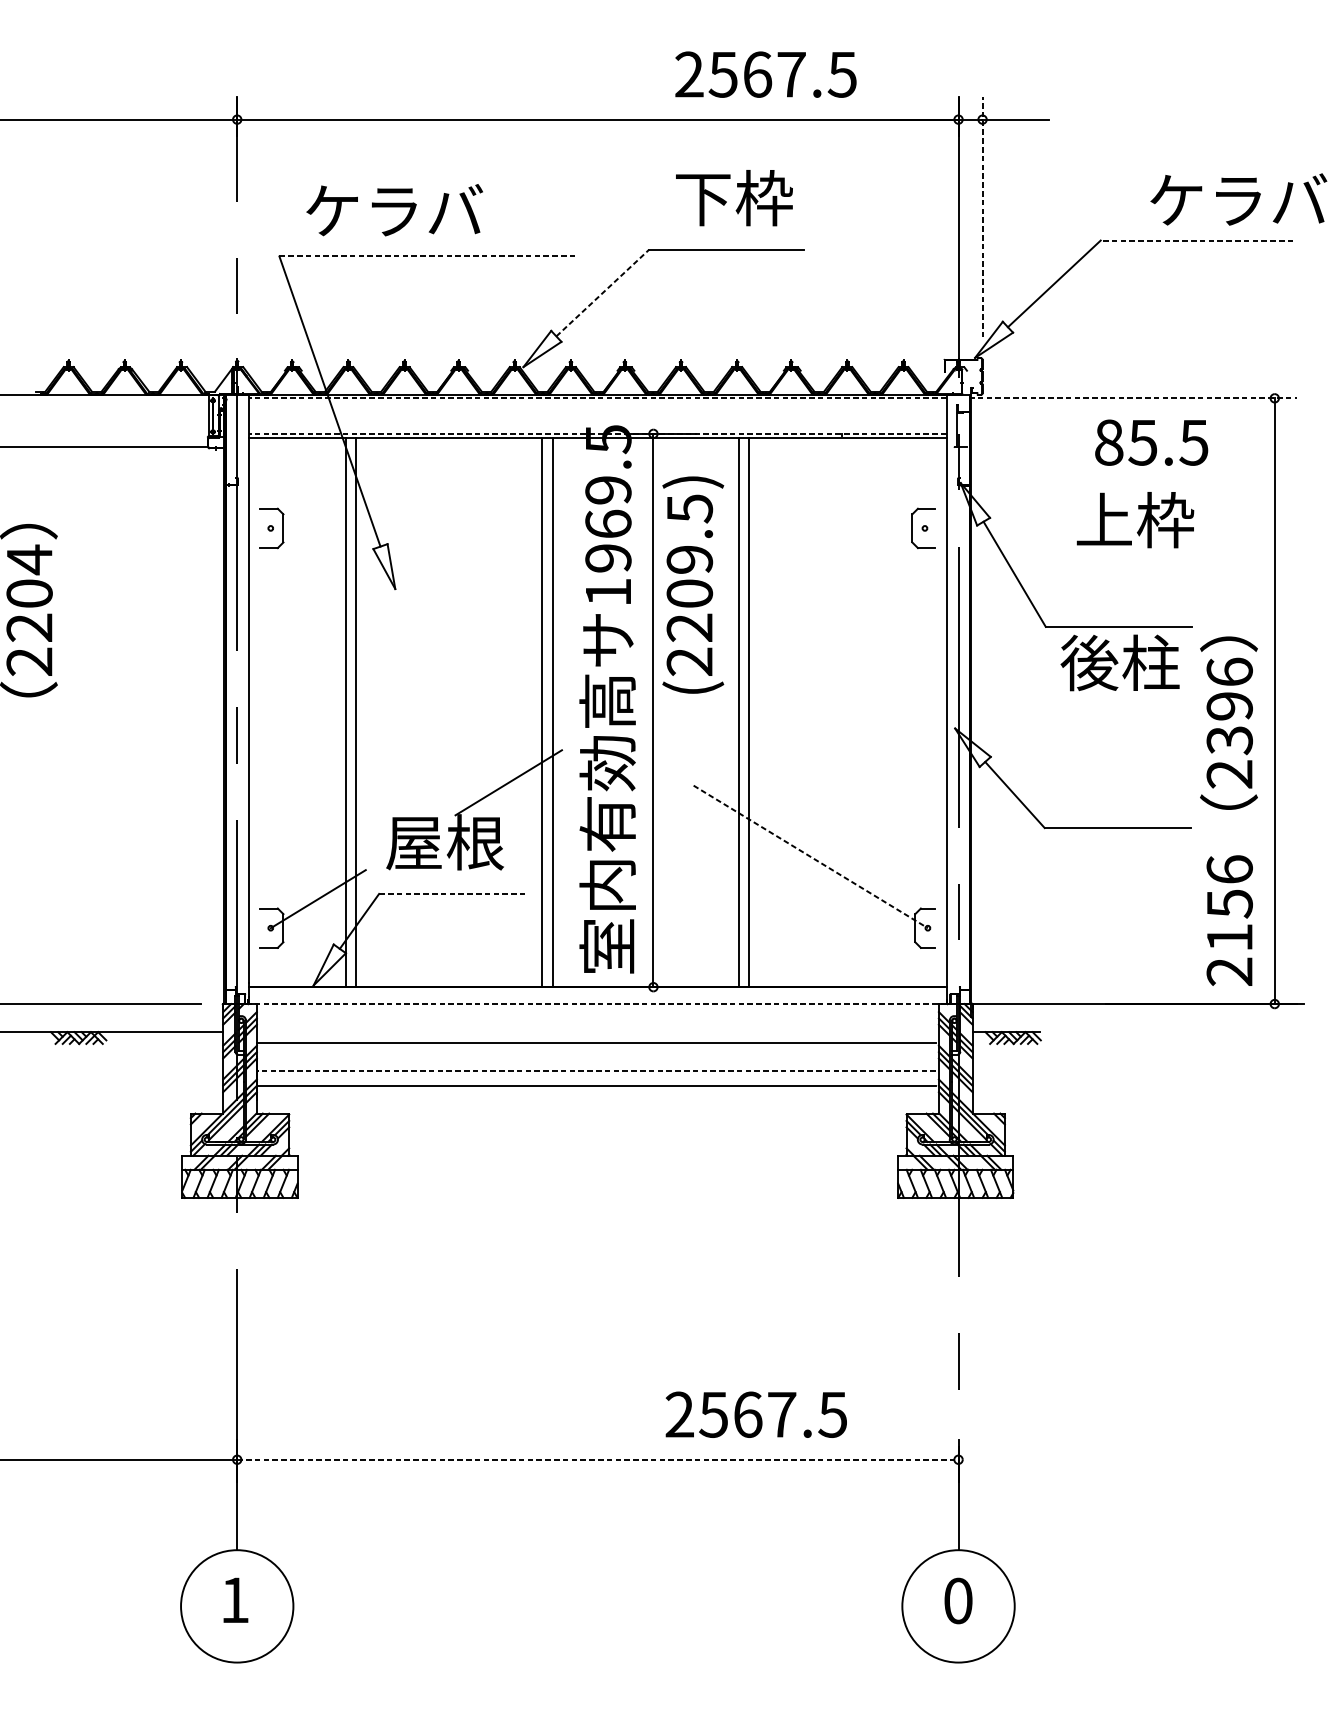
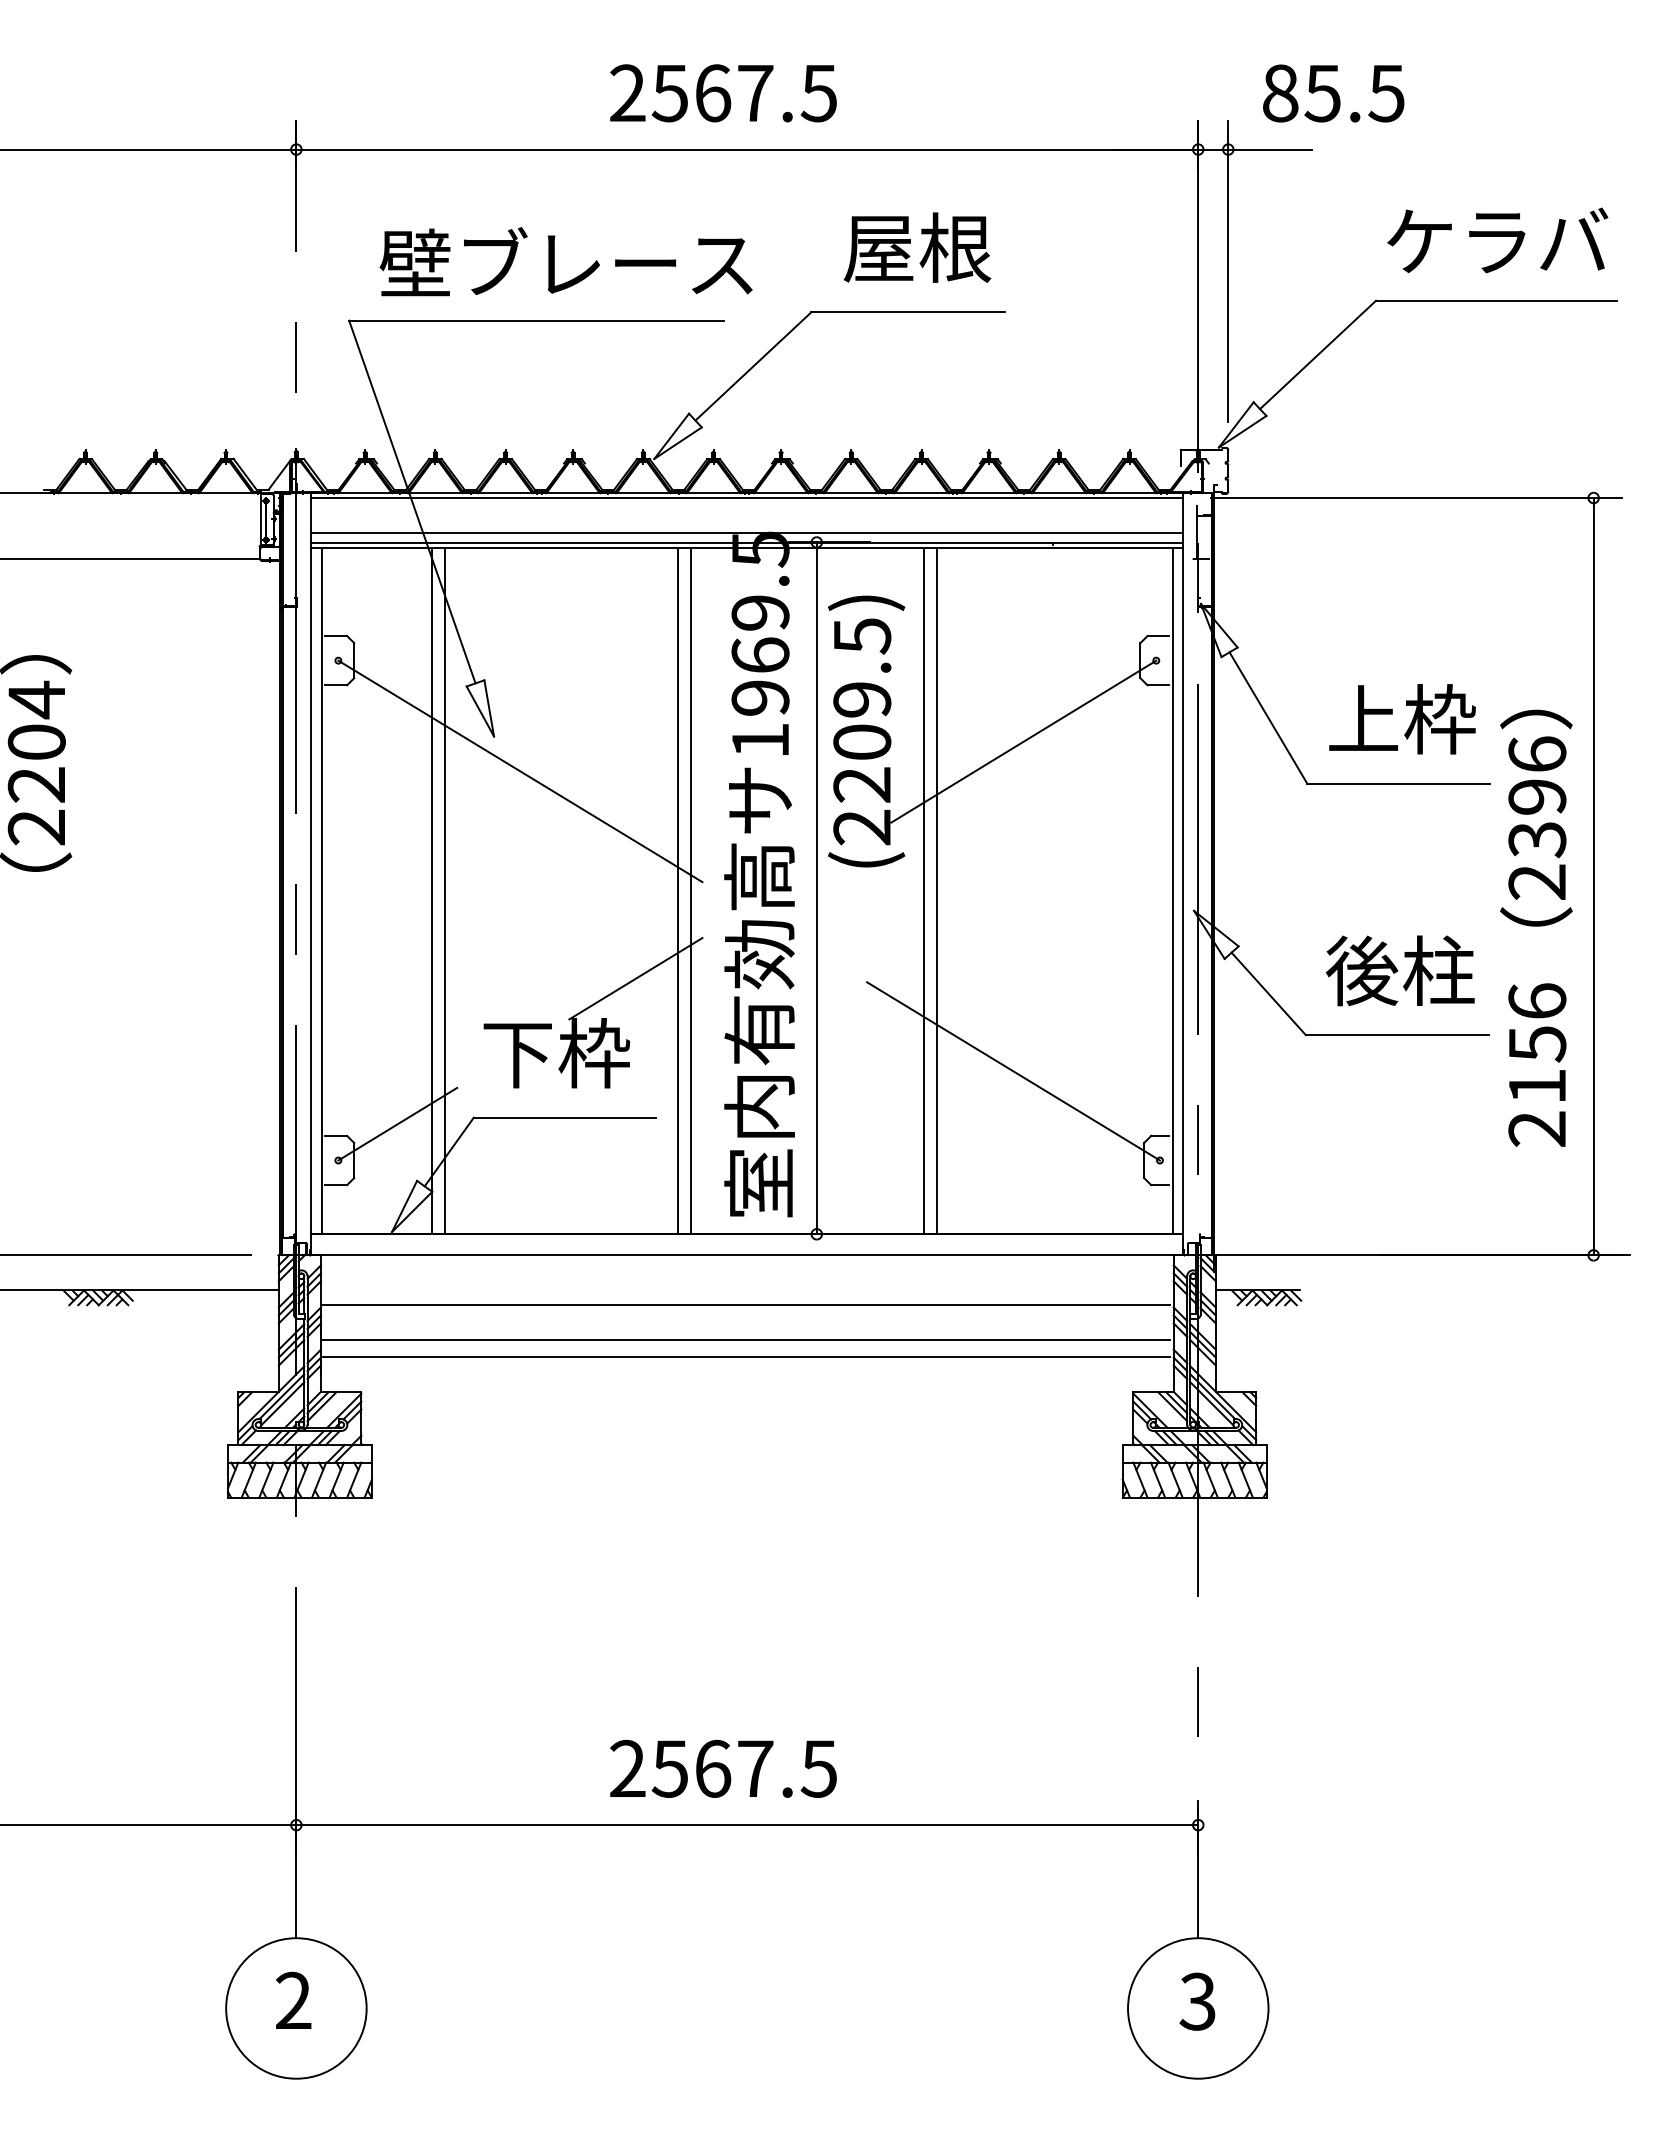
text: (765, 74) -> (723, 93), moved
text: (733, 197) -> (917, 247), 下枠 -> 屋根
text: (1238, 199) -> (1497, 240), moved
text: (452, 209) -> (565, 261), ケラバ -> 壁ブレース
line: (982, 217) -> (1228, 271), dashed -> solid
line: (1196, 240) -> (1495, 300), dashed -> solid
line: (430, 256) -> (537, 320), dashed -> solid
line: (602, 293) -> (753, 366), dashed -> solid
line: (598, 398) -> (747, 498), dashed -> solid
line: (1133, 398) -> (1417, 498), dashed -> solid
line: (598, 426) -> (747, 533), added
line: (598, 433) -> (747, 542), dashed -> solid
text: (1151, 442) -> (1333, 93), moved
text: (1135, 520) -> (1402, 719), moved
line: (818, 593) -> (1023, 741), added
line: (416, 617) -> (520, 771), added
text: (1119, 662) -> (1399, 970), moved
line: (257, 713) -> (321, 891), added
line: (937, 713) -> (1172, 891), added
text: (1229, 810) -> (1536, 927), moved
text: (445, 842) -> (556, 1053), 屋根 -> 下枠
line: (810, 857) -> (1013, 1071), dashed -> solid
line: (452, 893) -> (565, 1117), dashed -> solid
line: (591, 1004) -> (739, 1255), dashed -> solid
line: (596, 1071) -> (745, 1339), dashed -> solid
text: (756, 1414) -> (723, 1768), moved
line: (598, 1460) -> (747, 1825), dashed -> solid
text: (234, 1599) -> (293, 1999), 1 -> 2
text: (957, 1600) -> (1197, 2001), 0 -> 3

